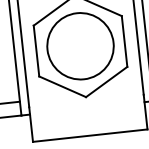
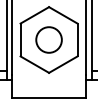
circle: (79, 45) -> (48, 39), size x0.6

